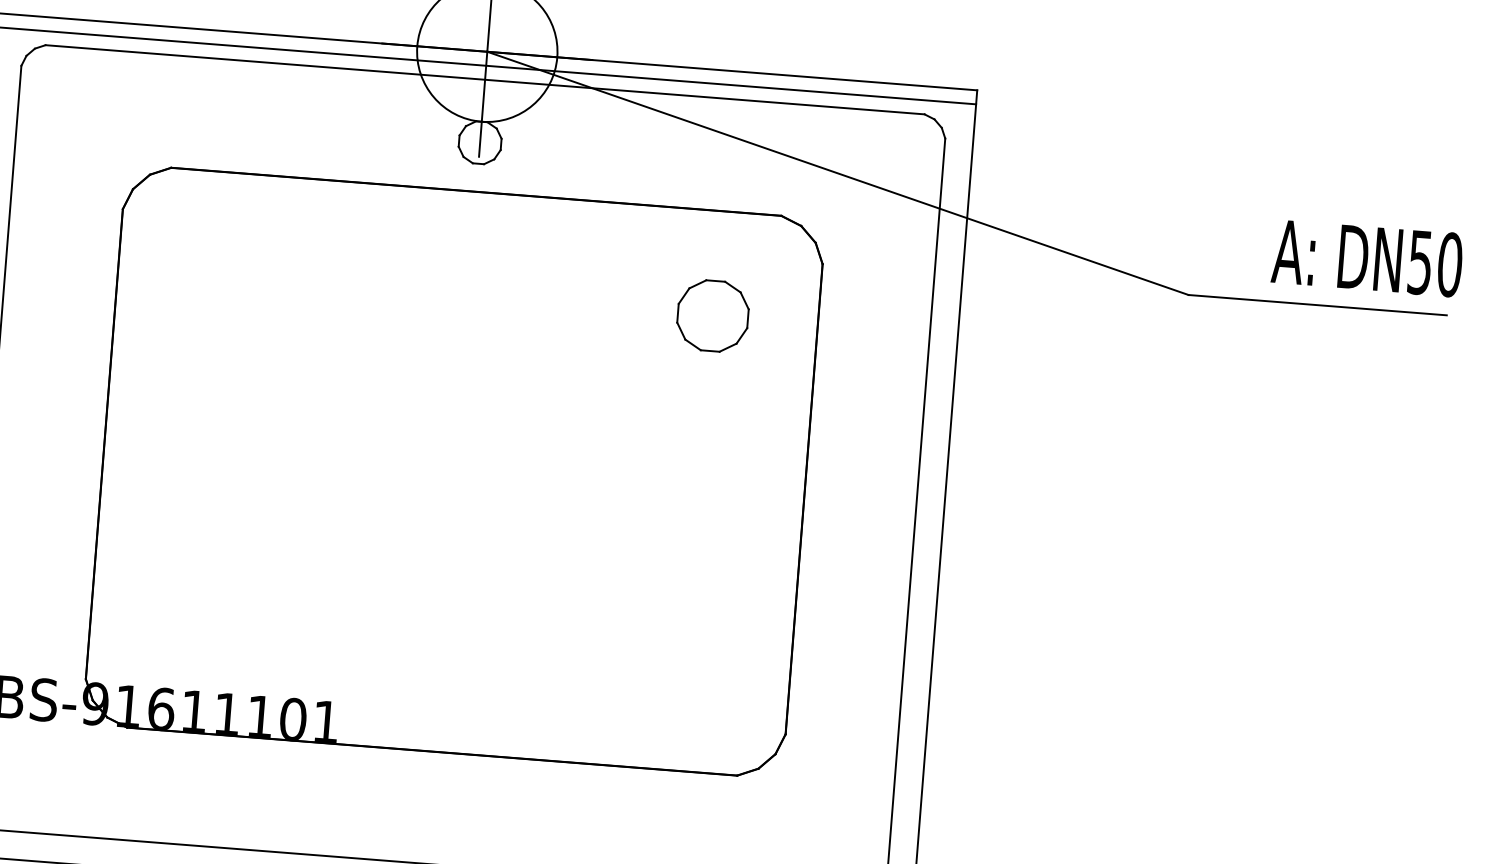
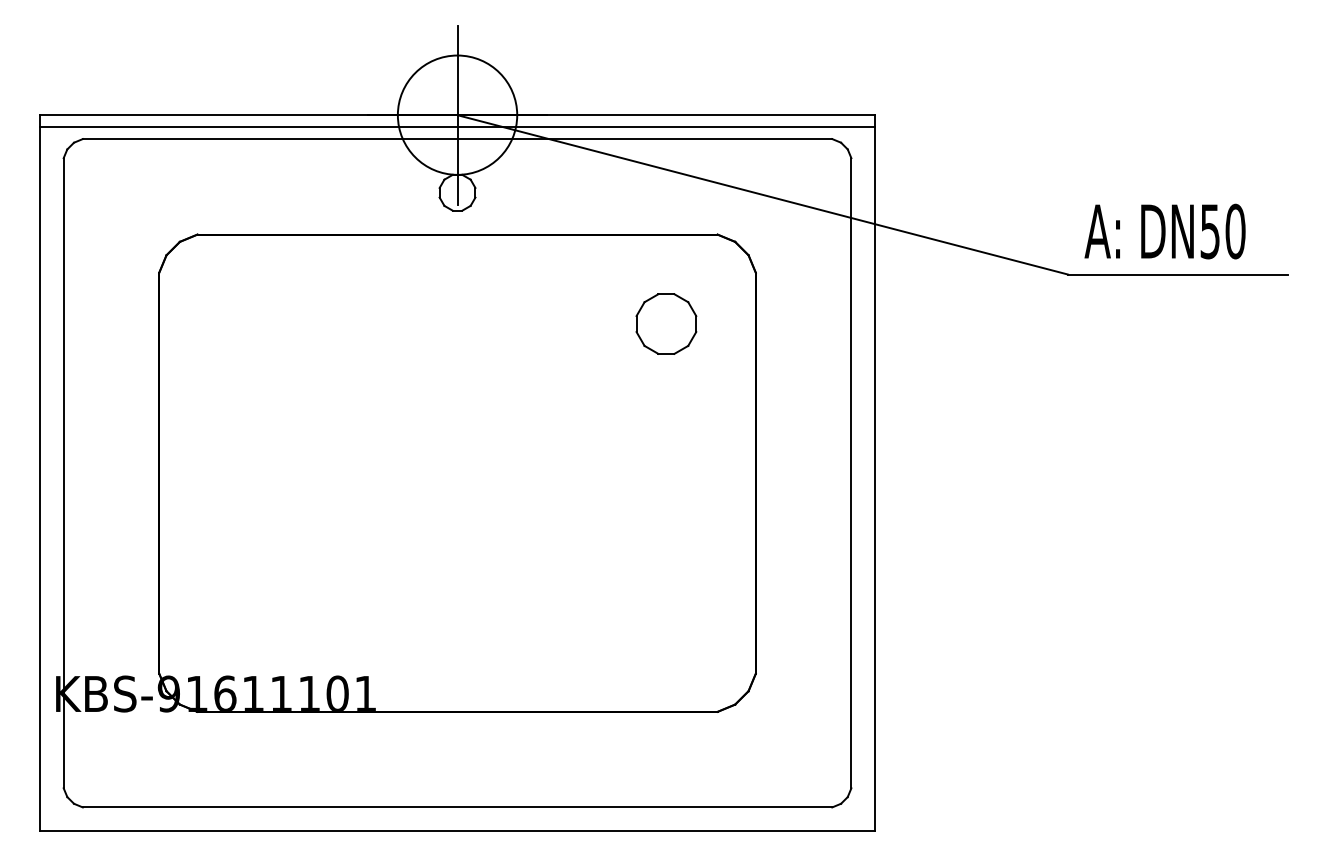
text: (1366, 258) -> (1164, 231), moved

